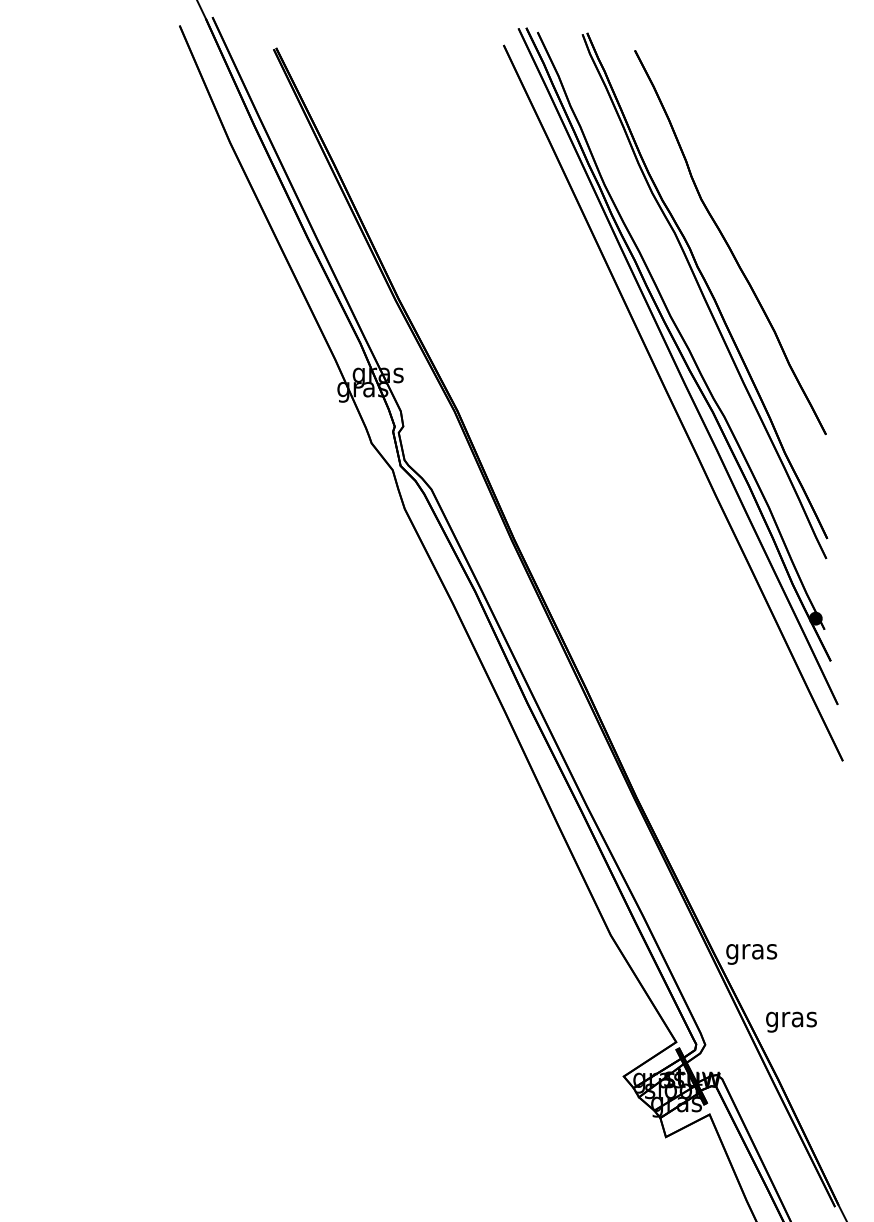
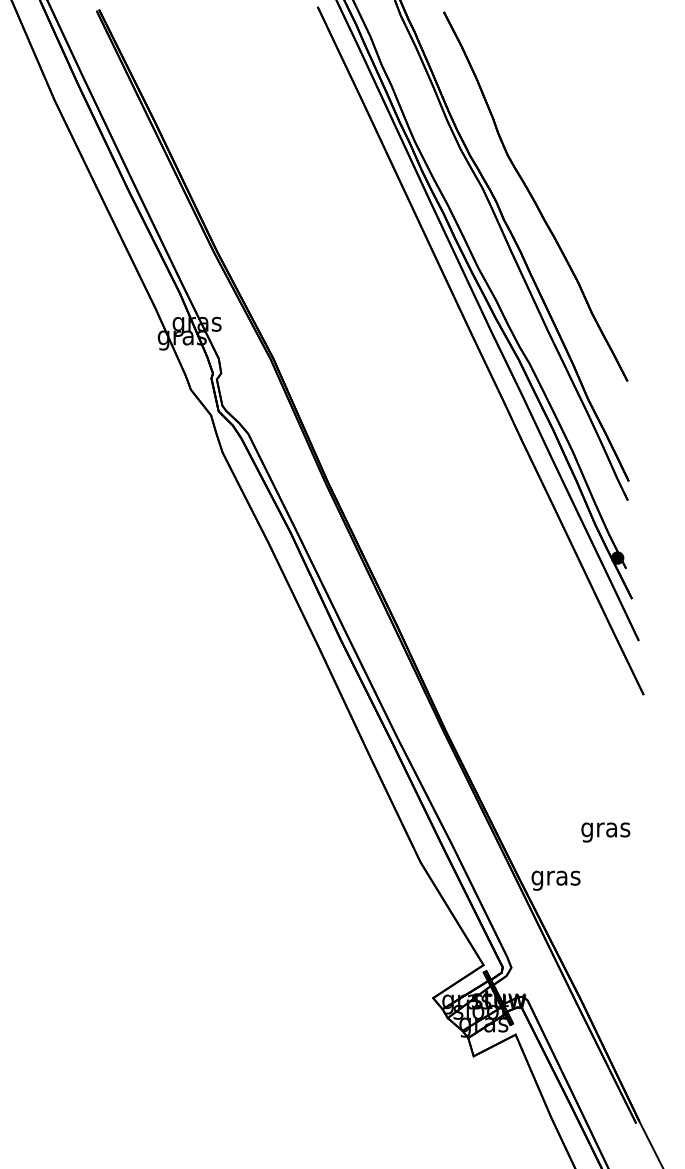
text: (791, 1021) -> (605, 831), moved

